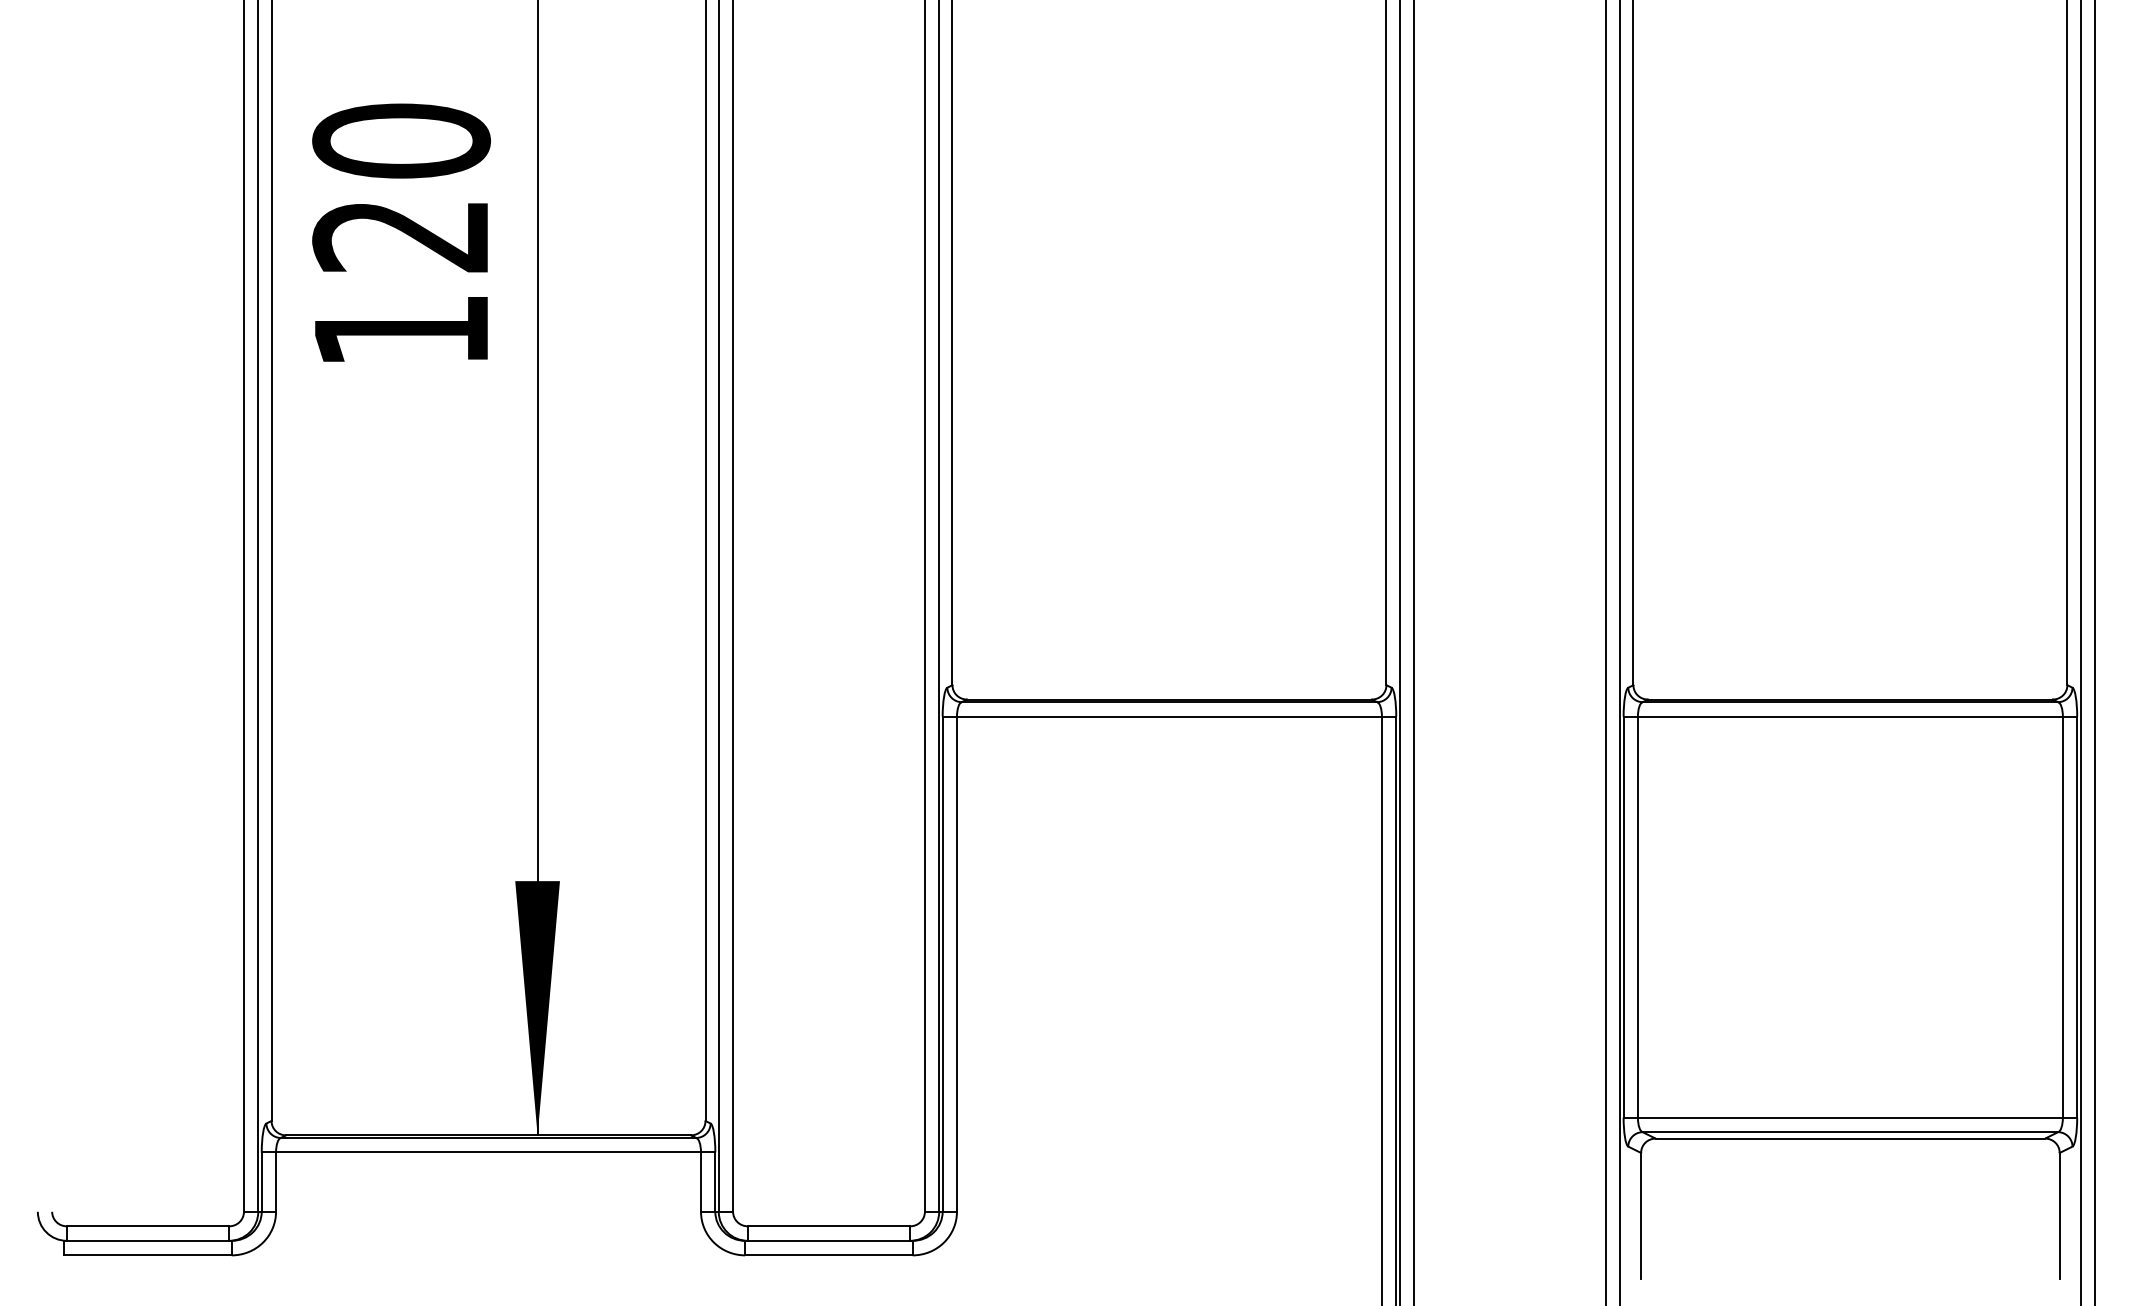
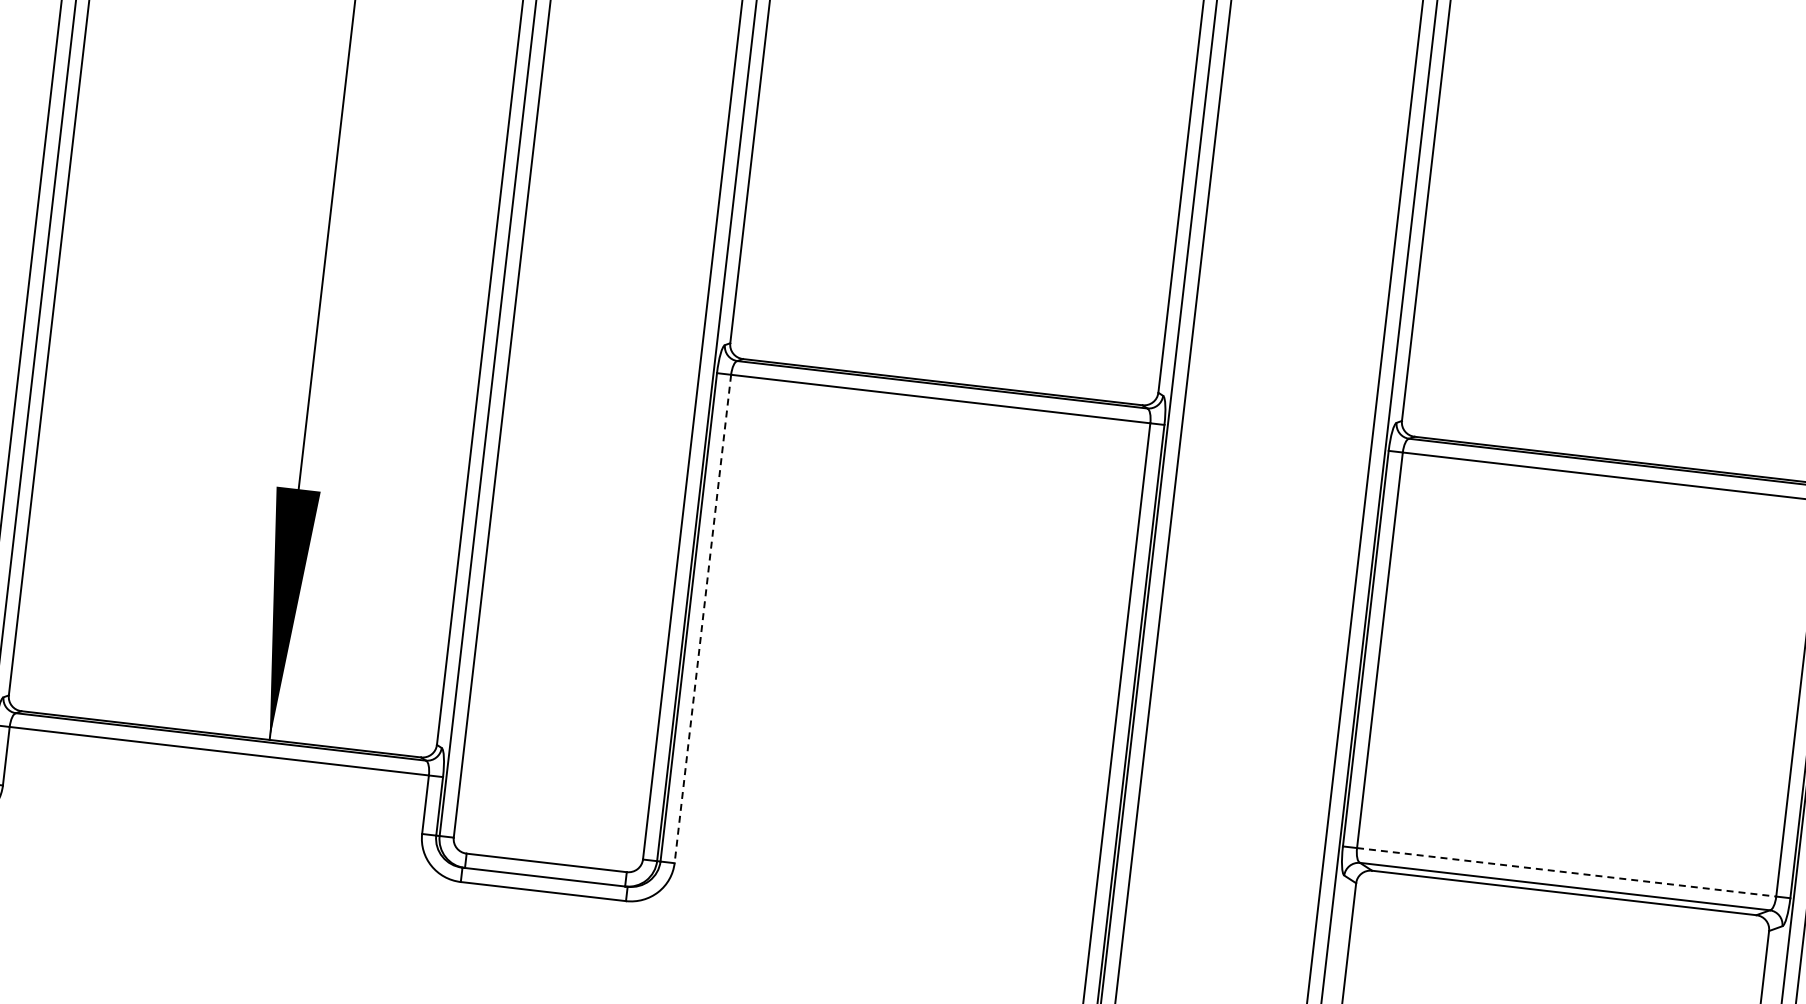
line: (956, 964) -> (702, 619), solid -> dashed
line: (1850, 1117) -> (1566, 872), solid -> dashed

